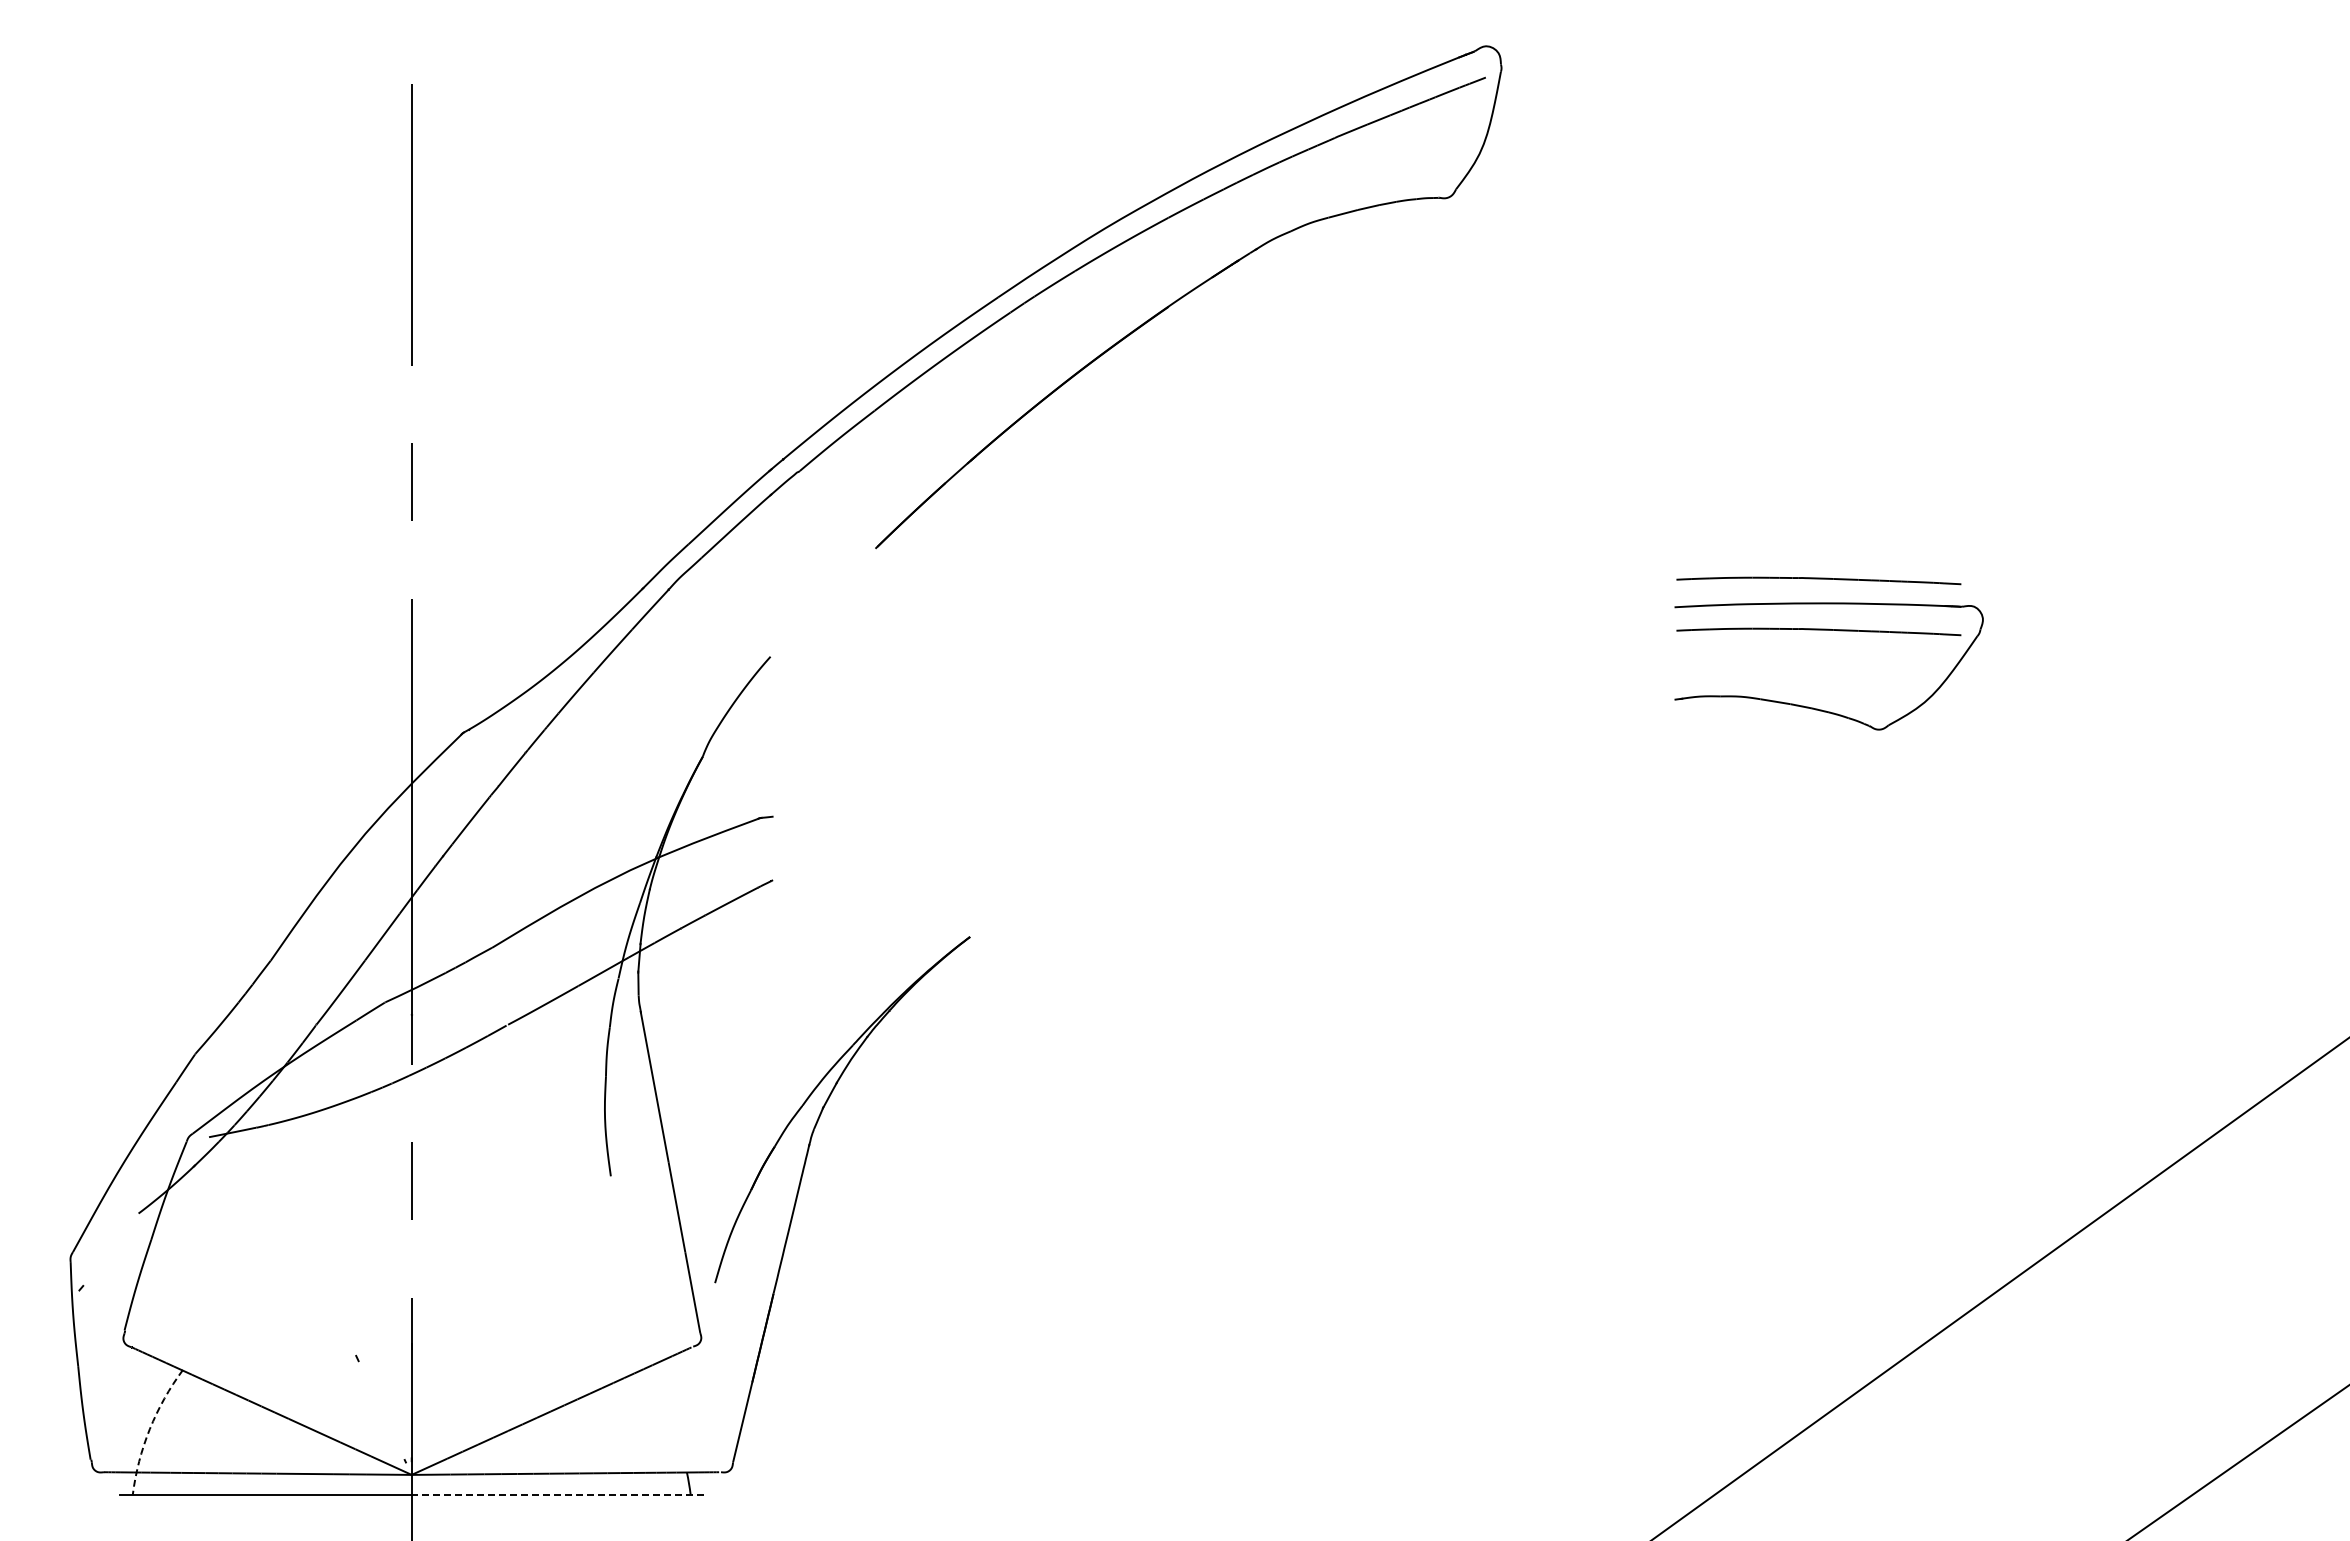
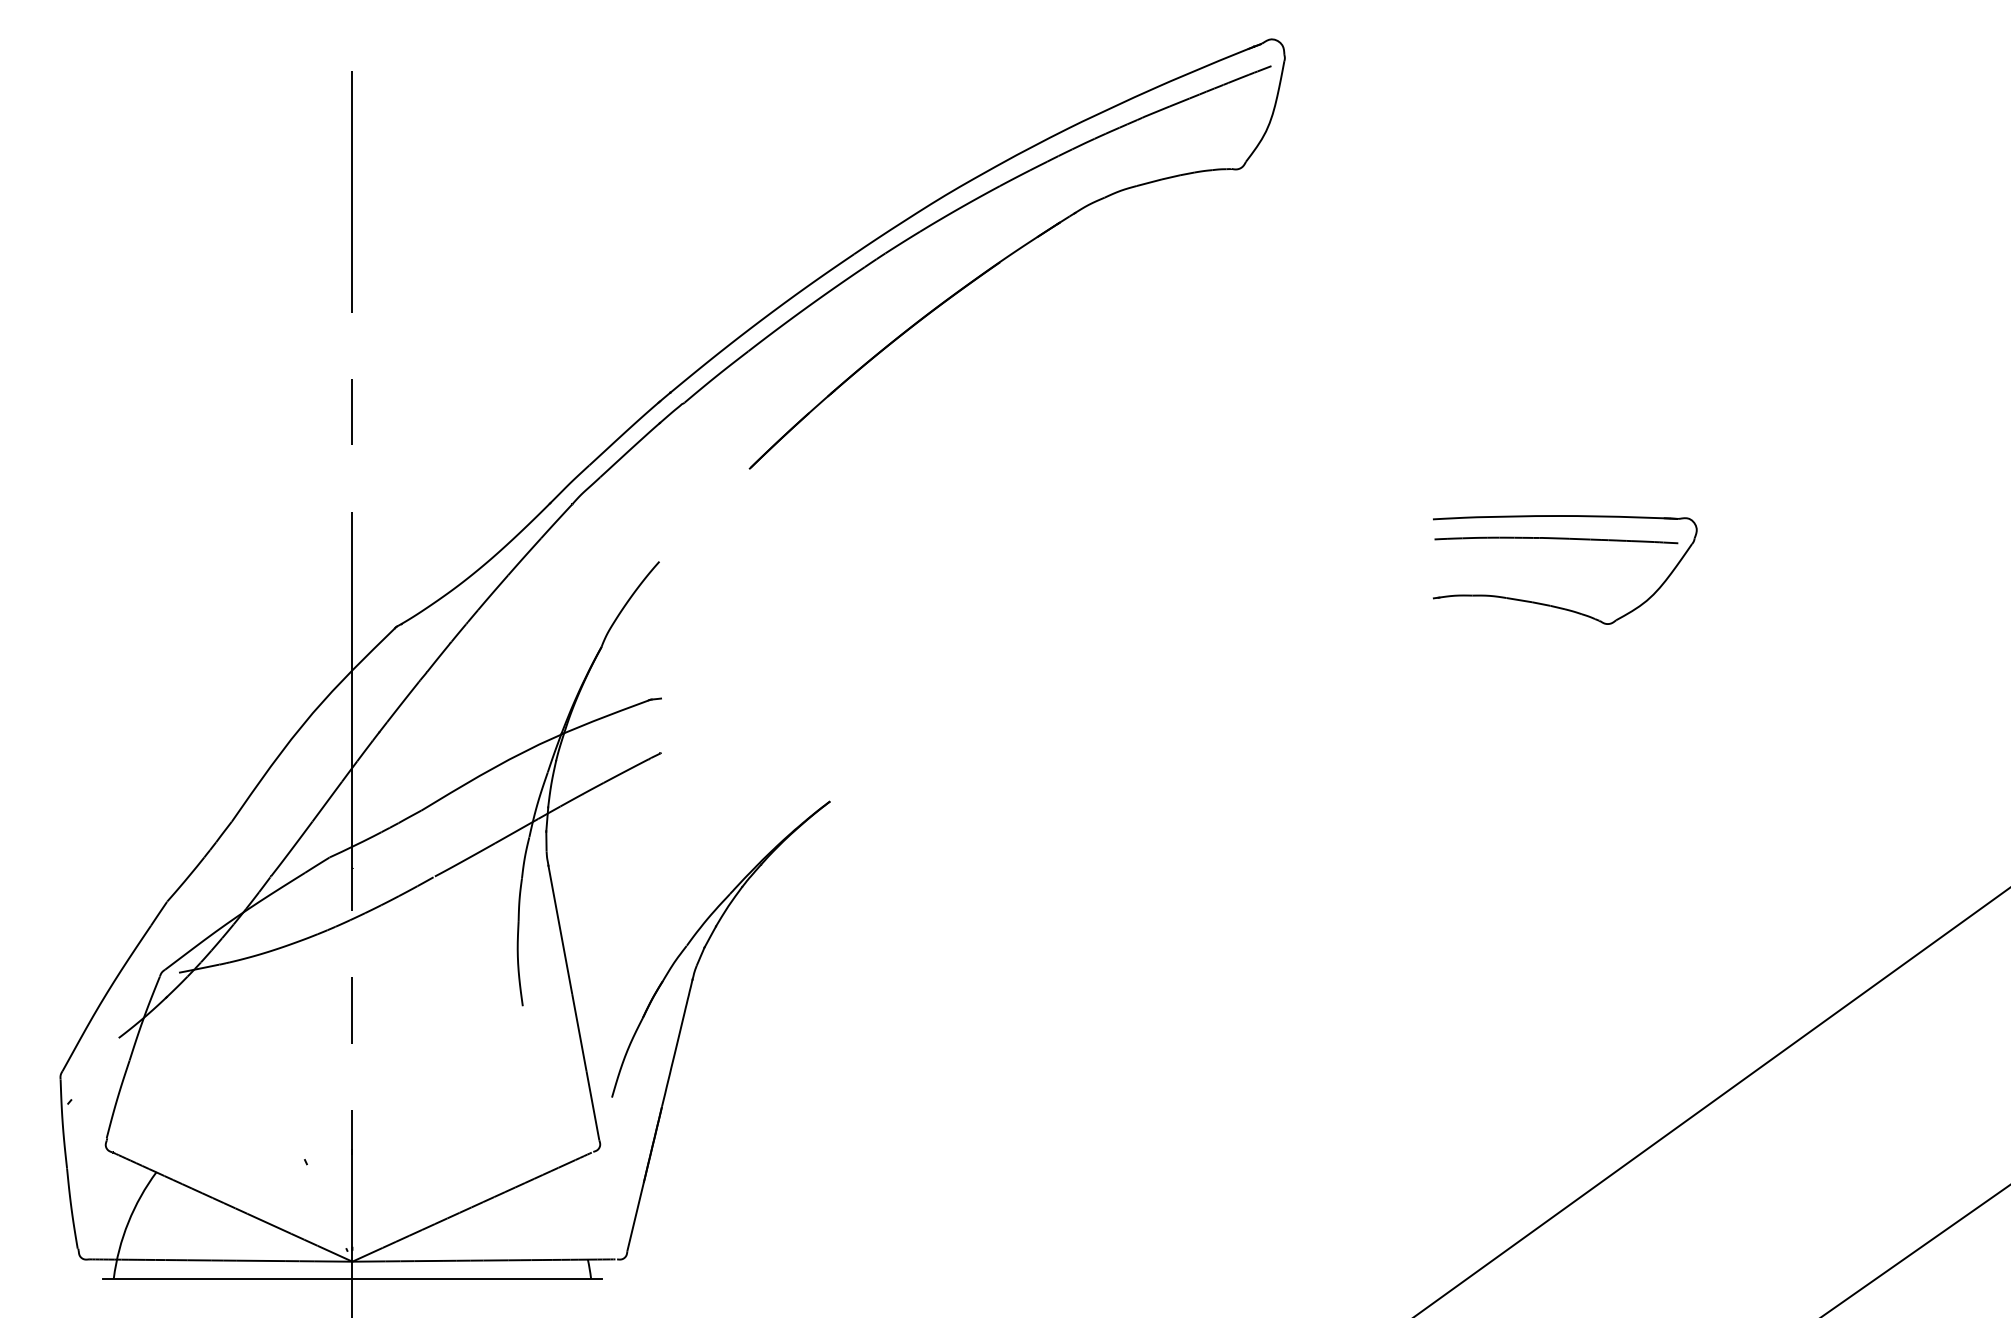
part: (1818, 580) -> (1556, 496), removed
arc: (149, 1429) -> (128, 1222), dashed -> solid
line: (557, 1494) -> (477, 1278), dashed -> solid

